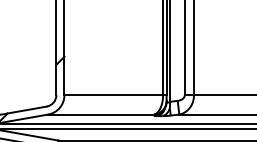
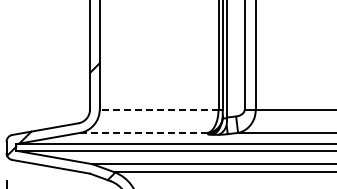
line: (113, 95) -> (158, 109), solid -> dashed
line: (101, 114) -> (144, 132), solid -> dashed

